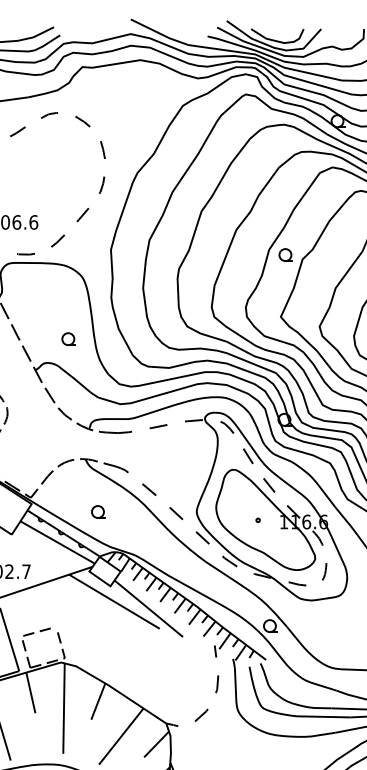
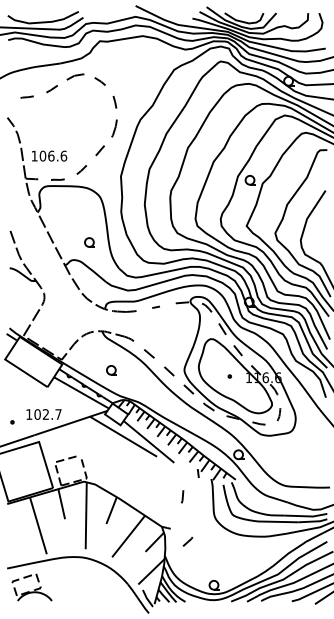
part: (49, 114) -> (75, 76), size x1.4
part: (100, 185) -> (113, 128), size x1.4
part: (157, 427) -> (155, 307), size x0.6
line: (217, 683) -> (182, 496), moved
line: (200, 714) -> (187, 541), moved

